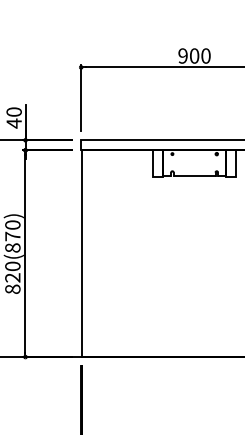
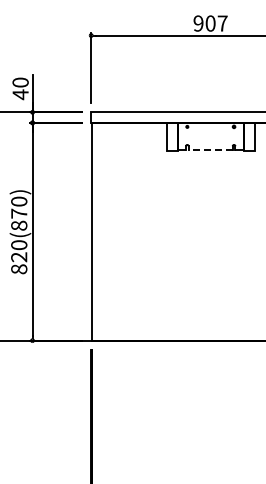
text: (205, 55) -> (222, 23), 900 -> 907
line: (194, 176) -> (210, 150), solid -> dashed

